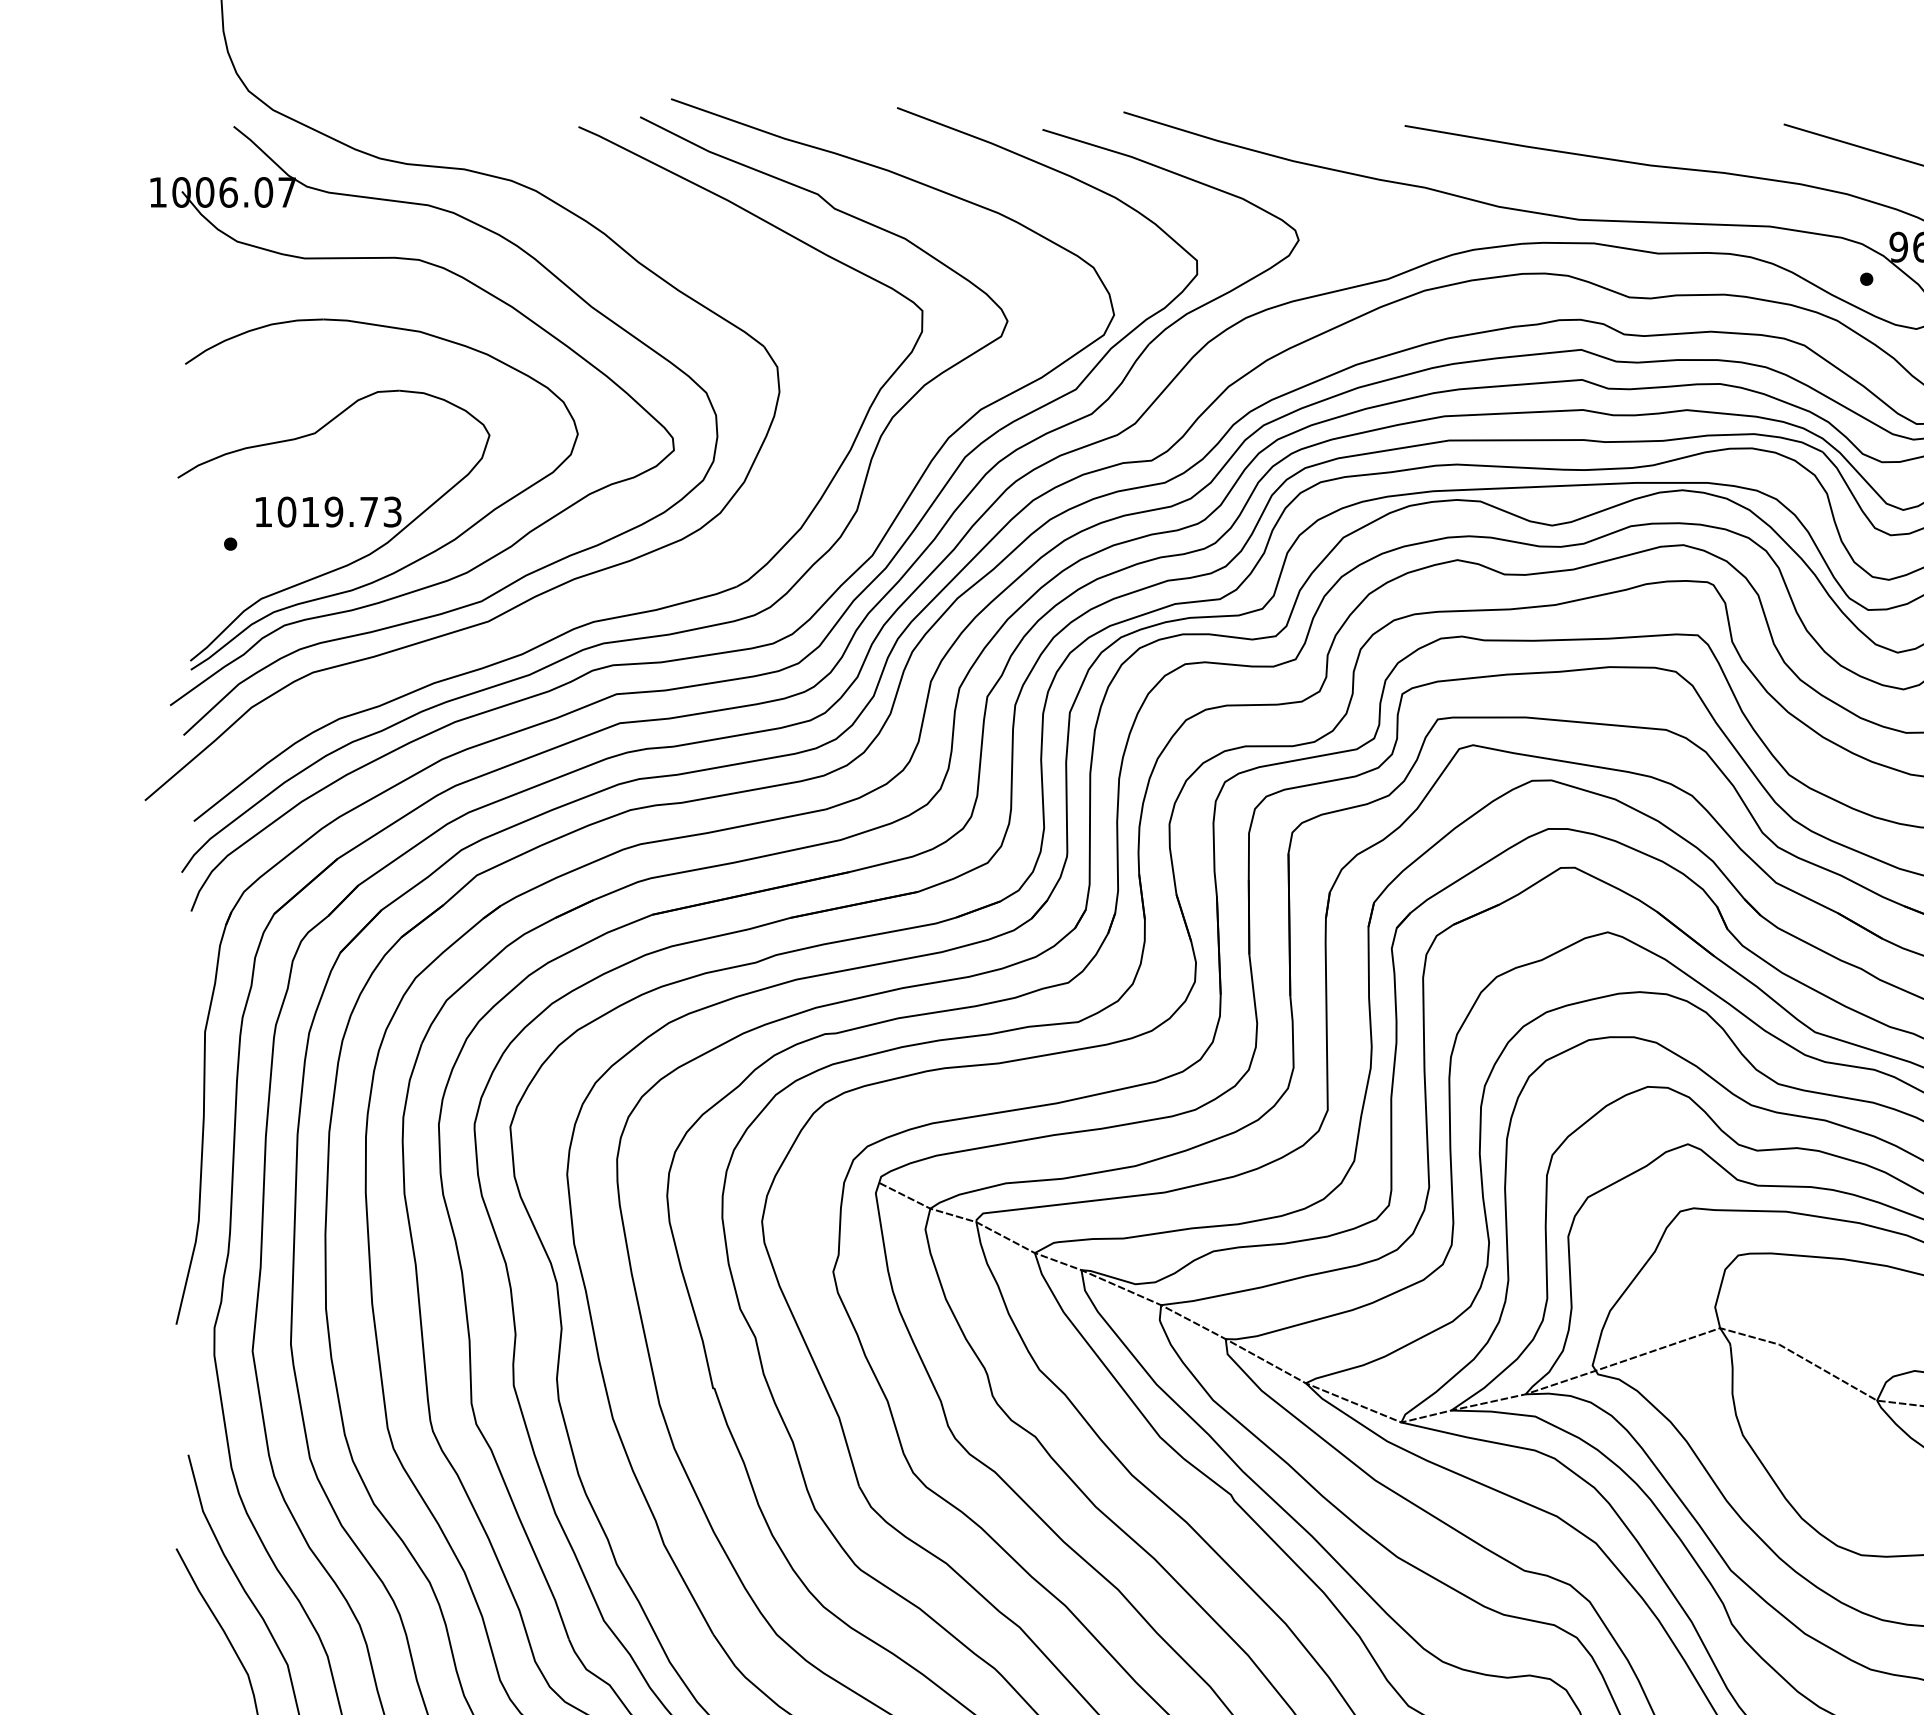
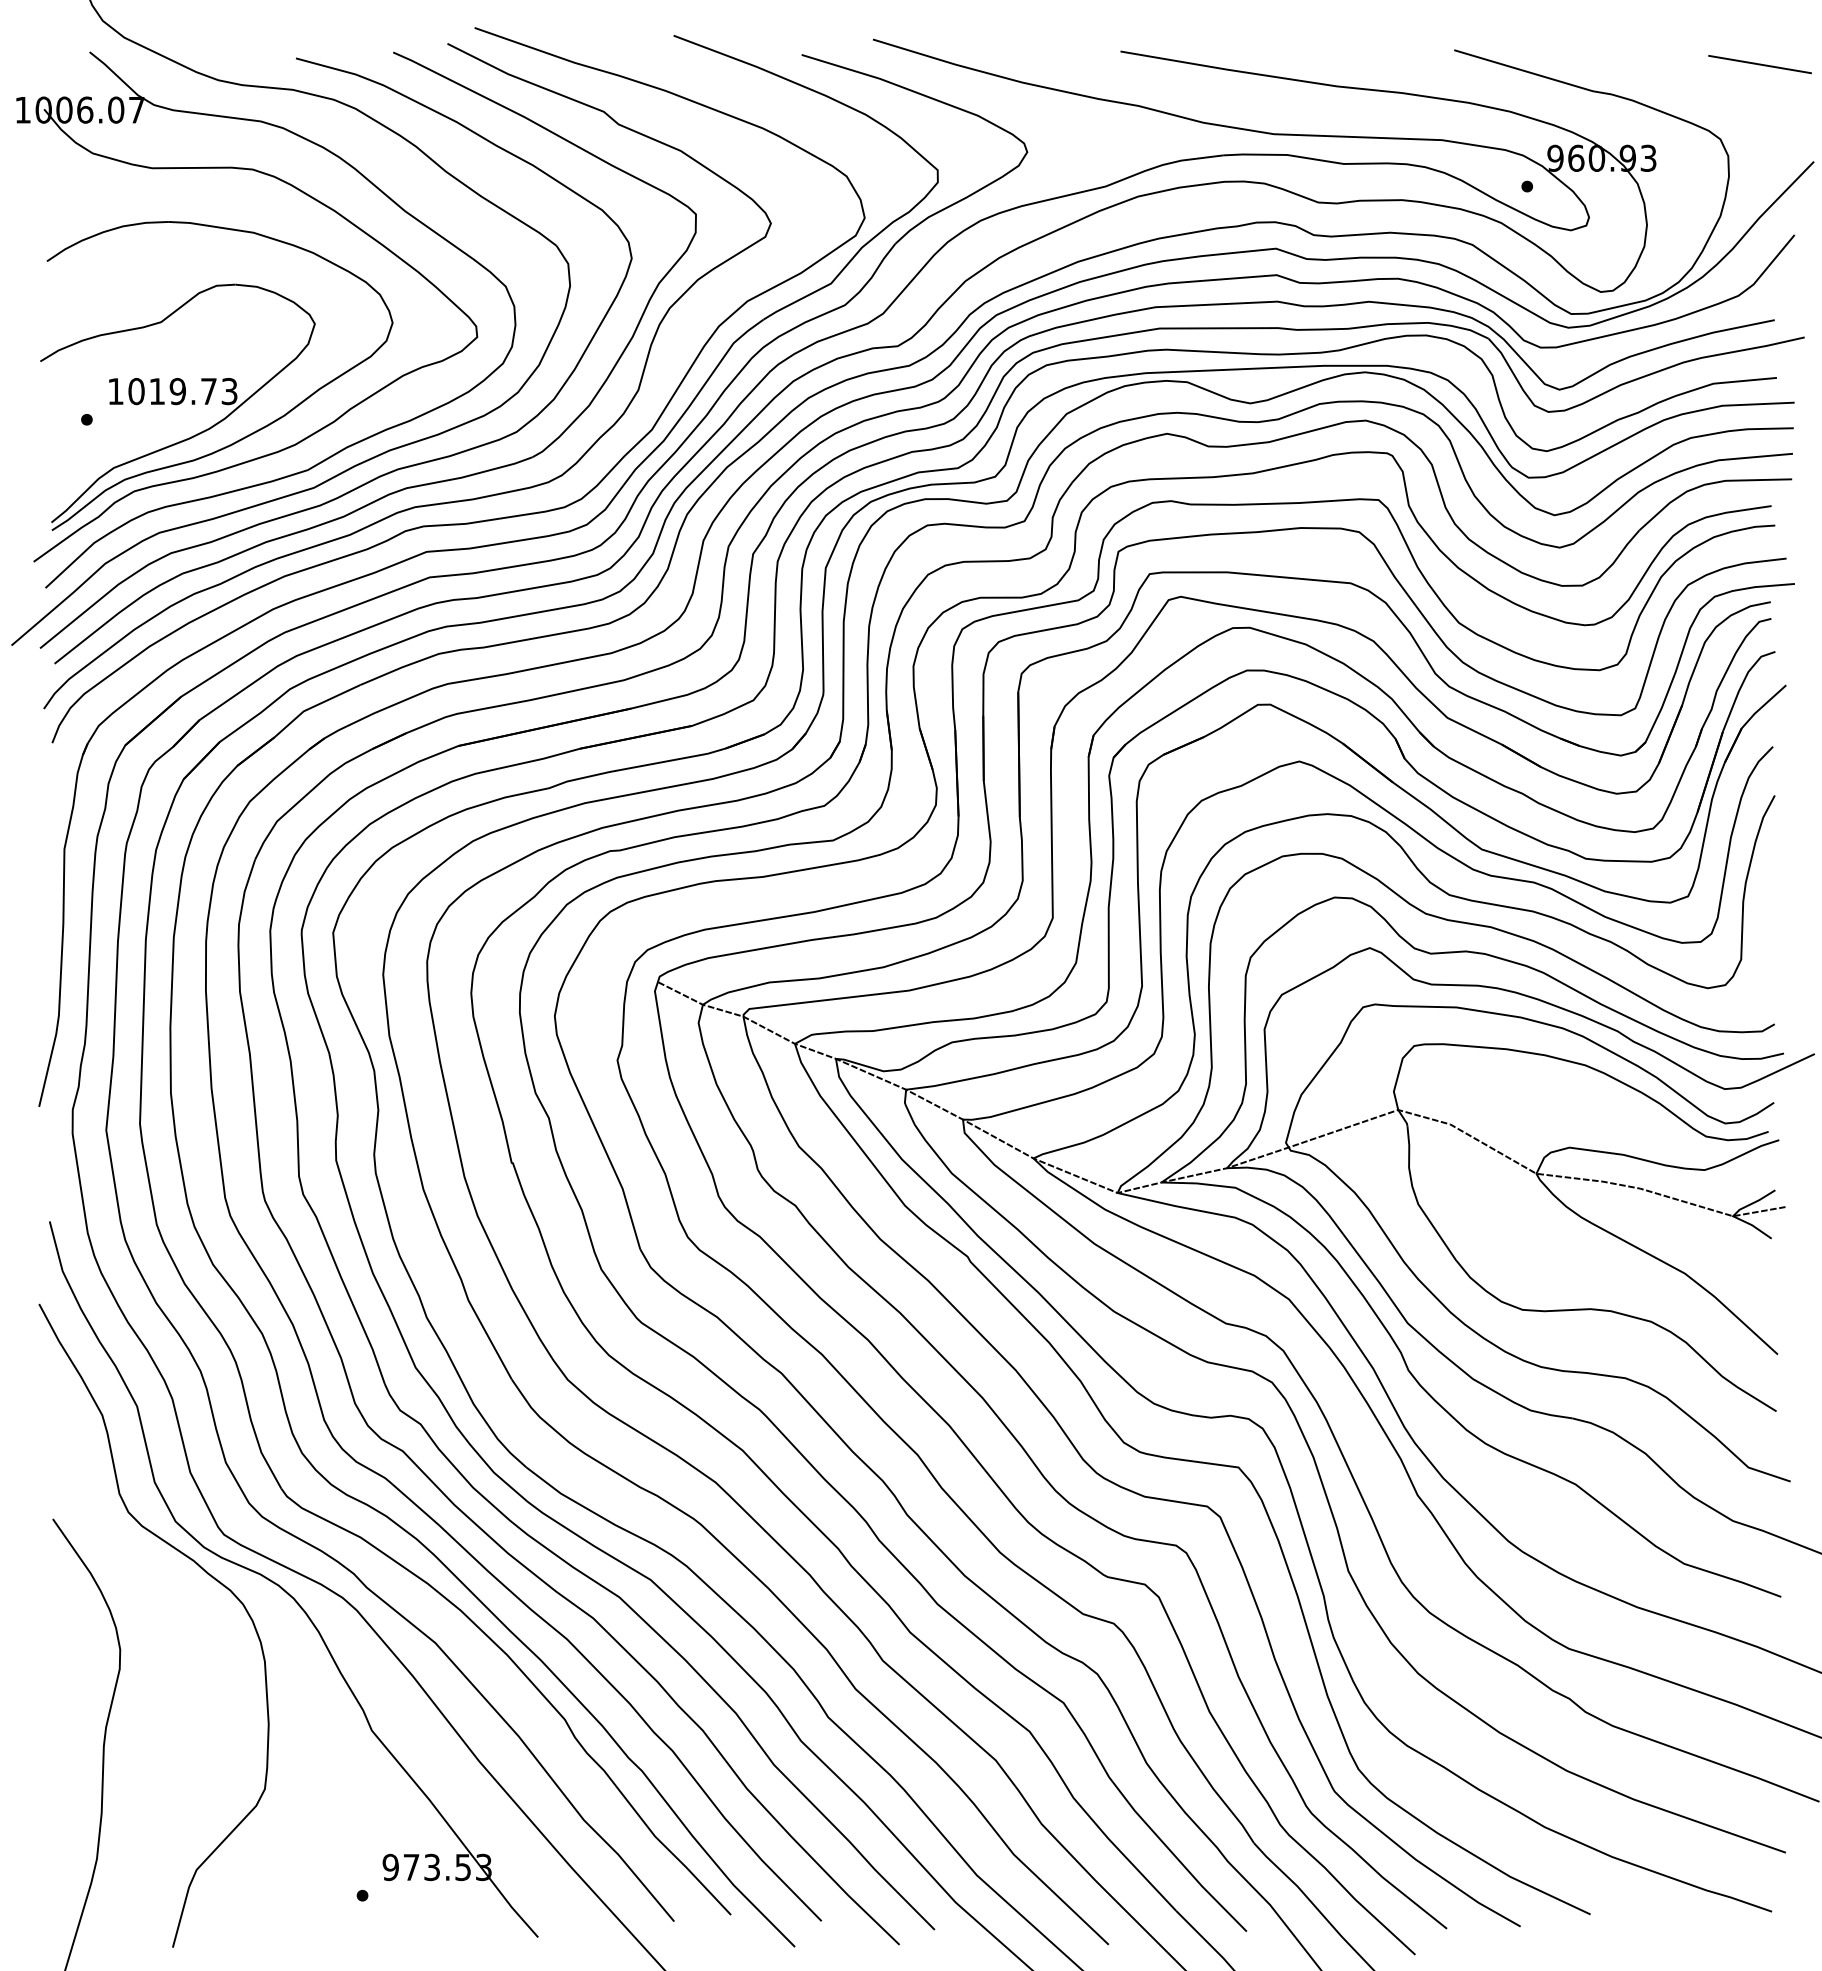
curve: (568, 605) -> (384, 473), added

